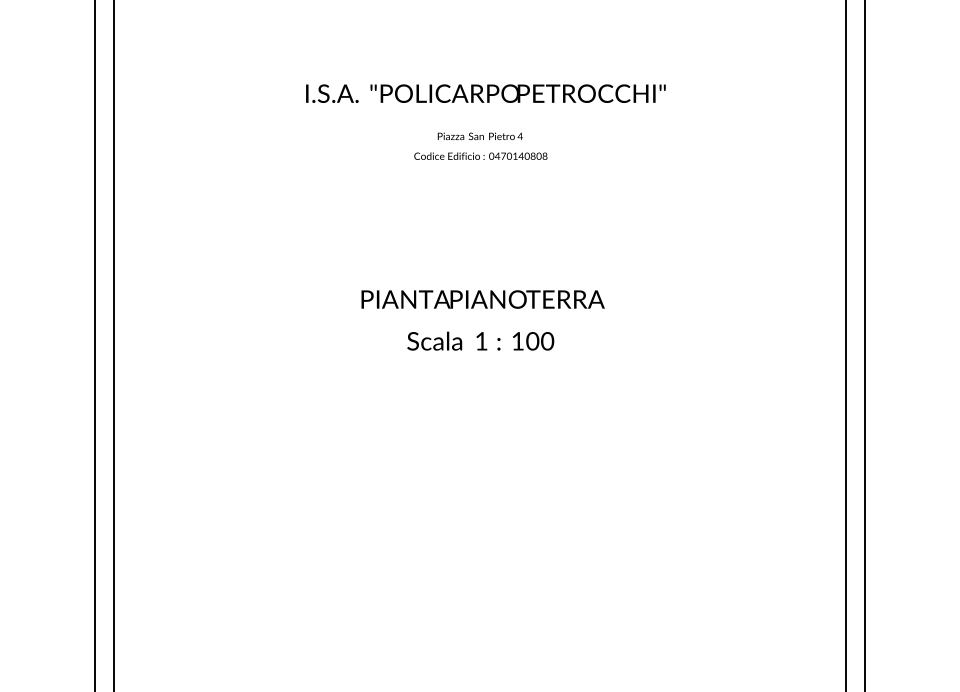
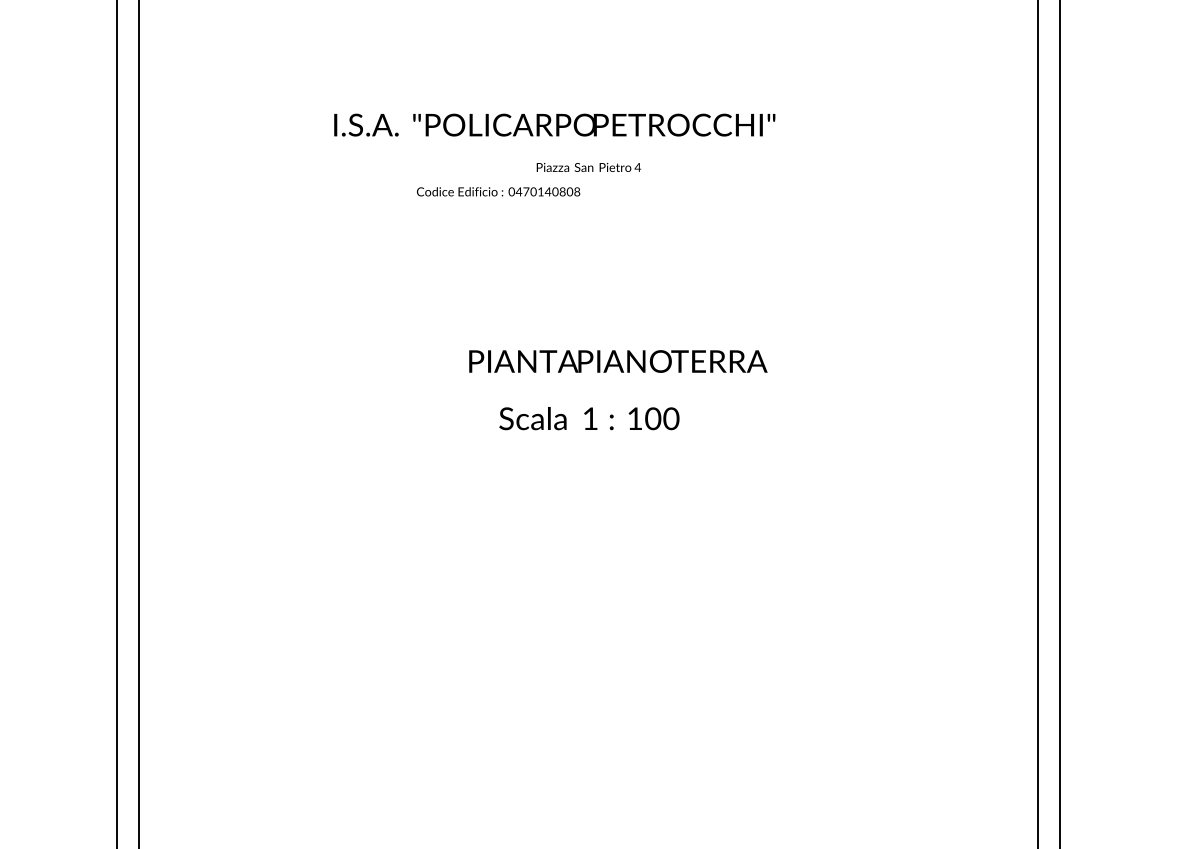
text: (485, 93) -> (554, 124), moved
text: (480, 155) -> (498, 191), moved
text: (483, 299) -> (618, 361), moved

